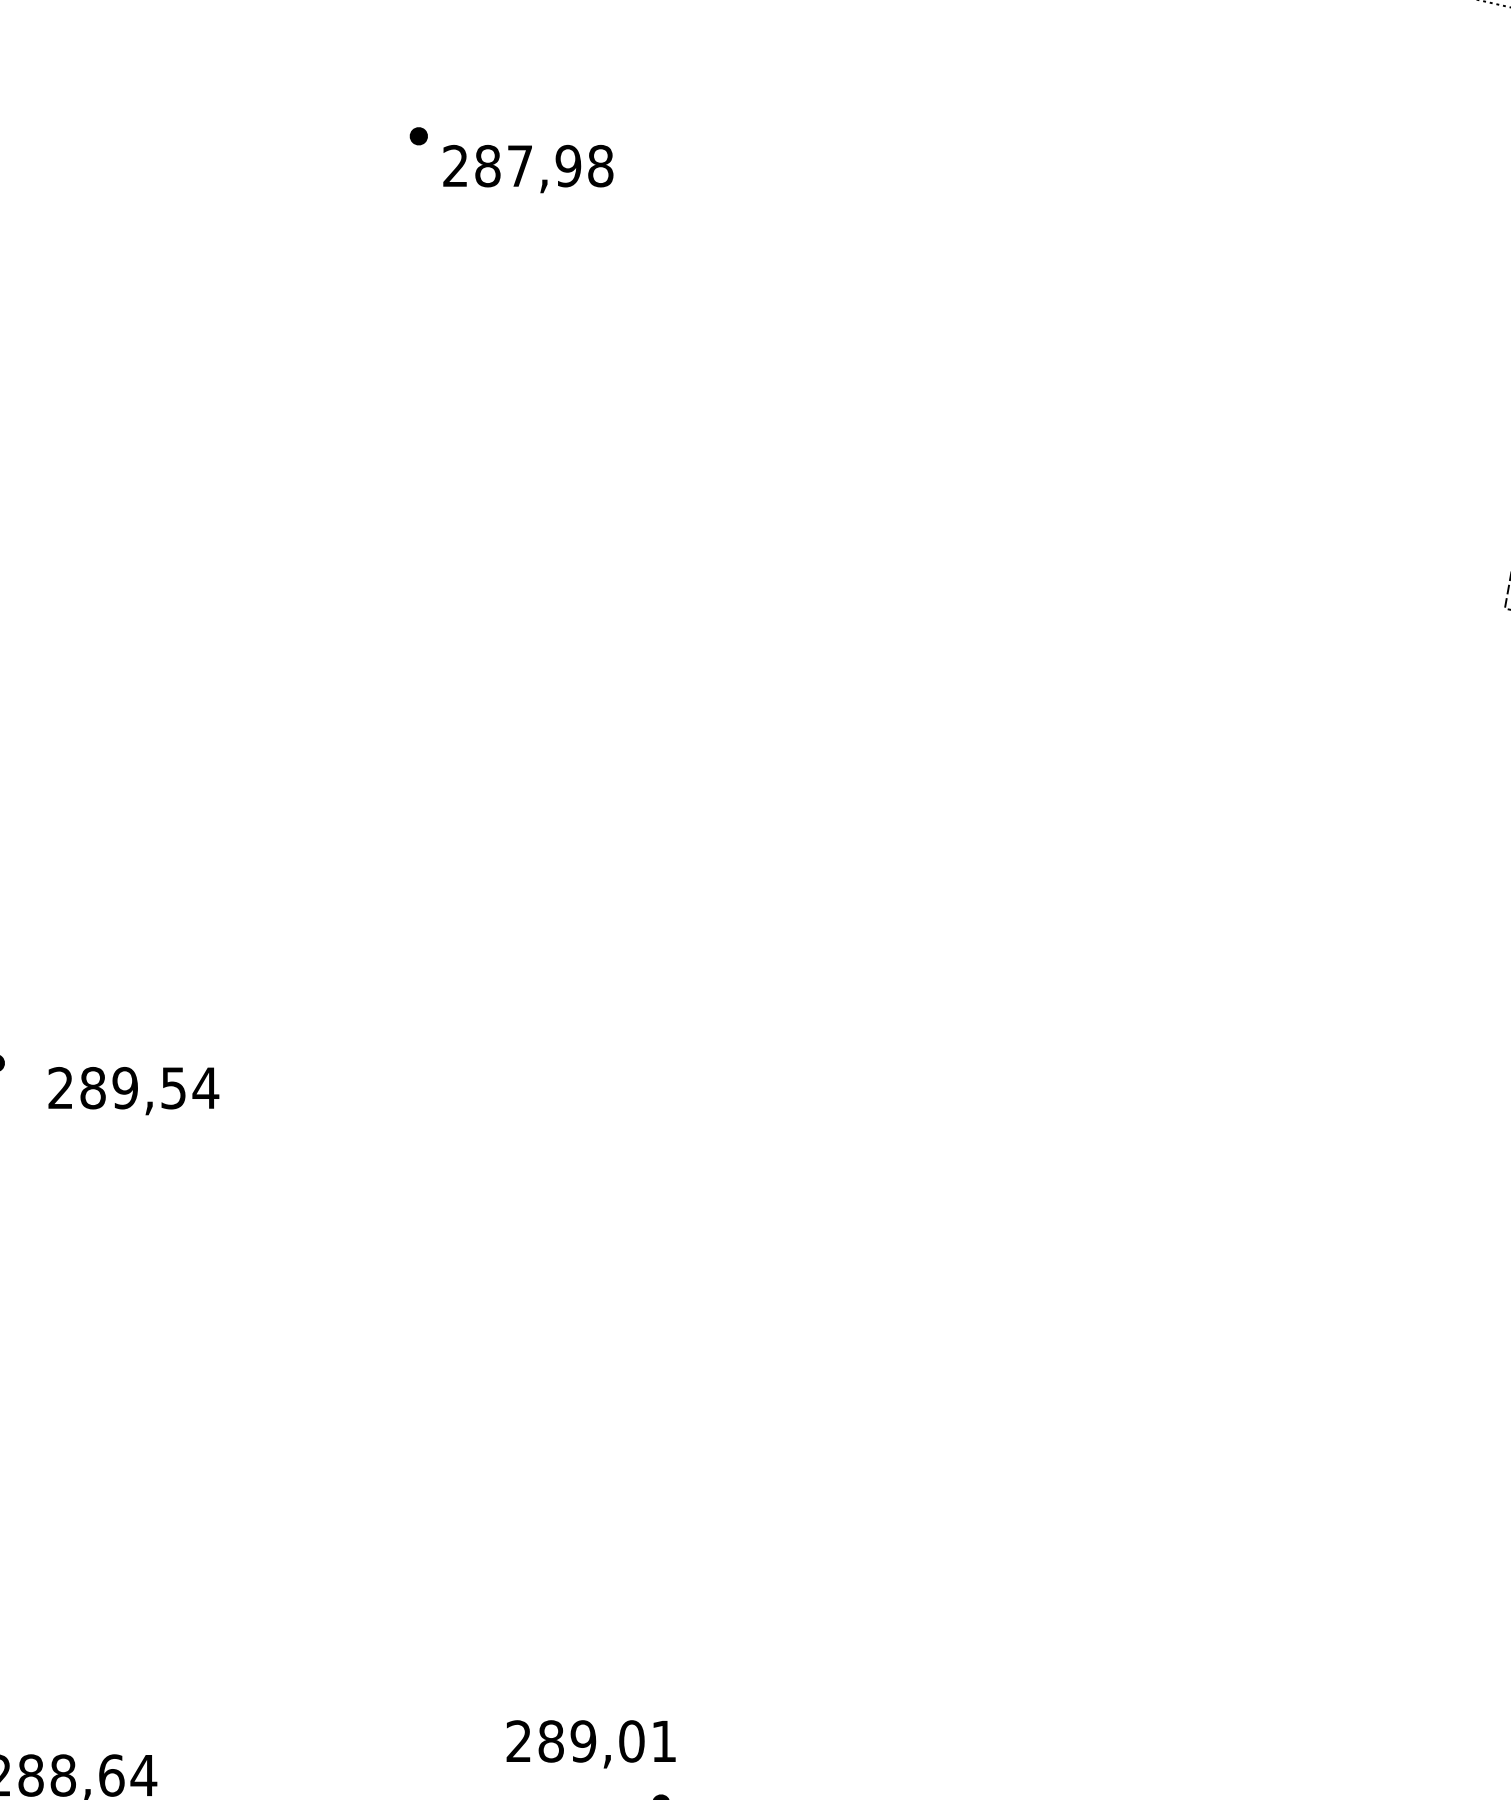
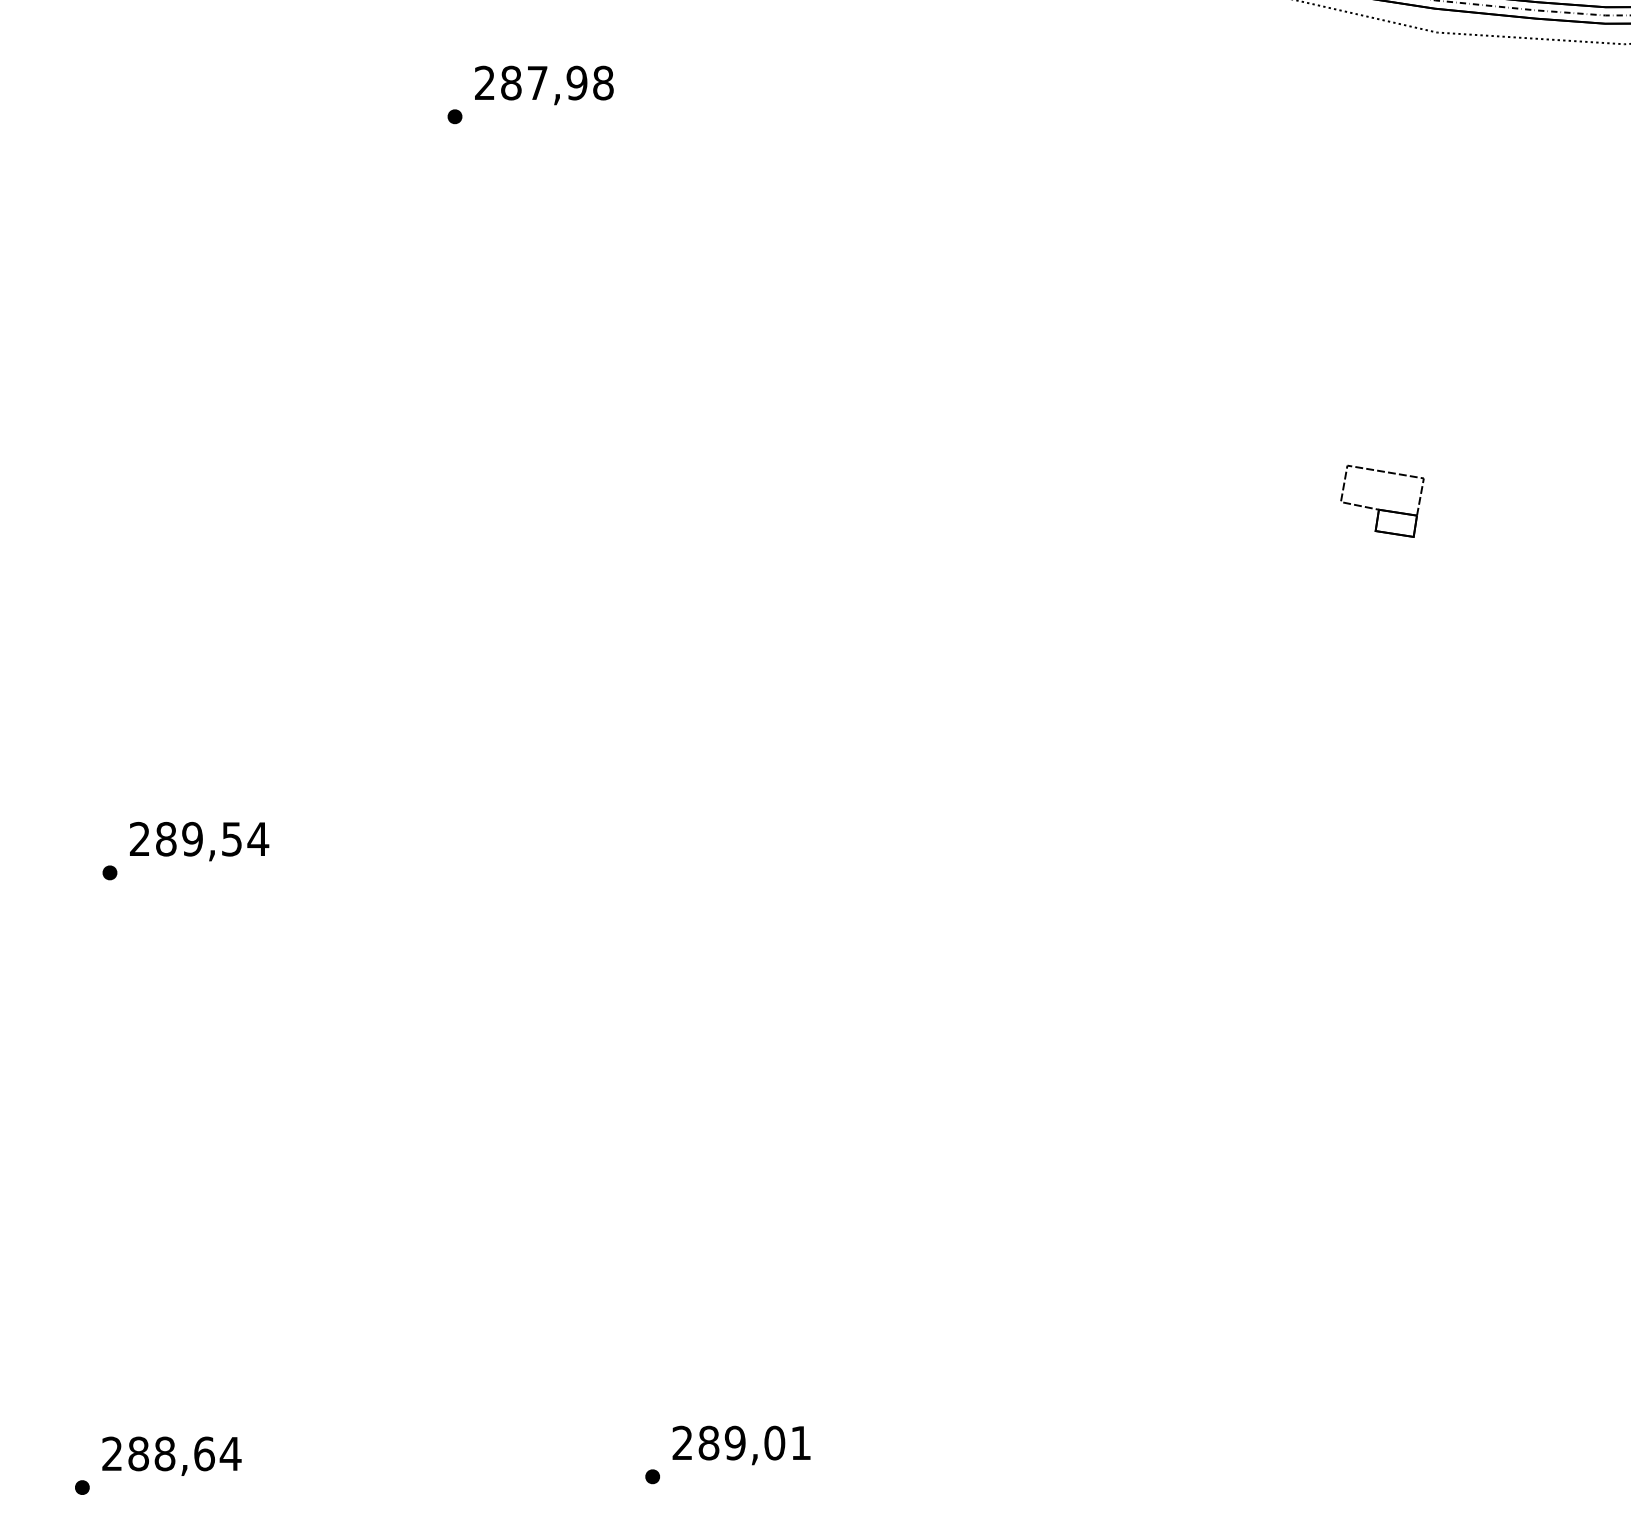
text: (528, 169) -> (544, 85), moved
text: (133, 1090) -> (199, 841), moved
text: (591, 1744) -> (741, 1445), moved

